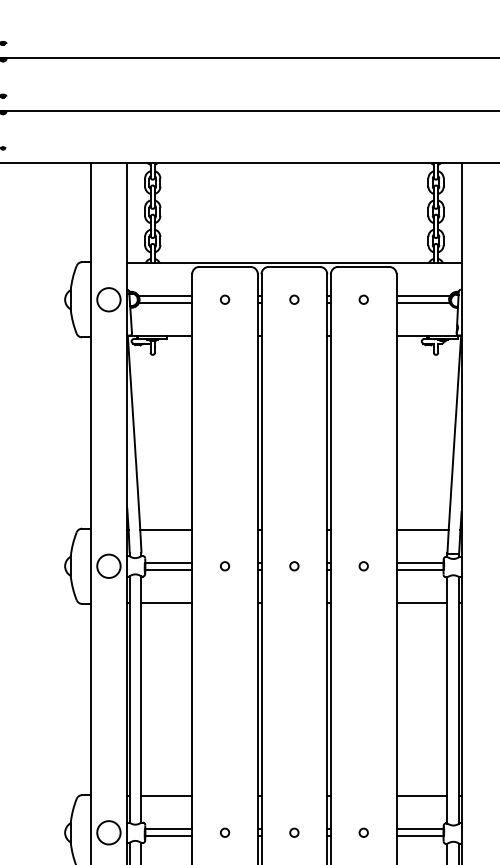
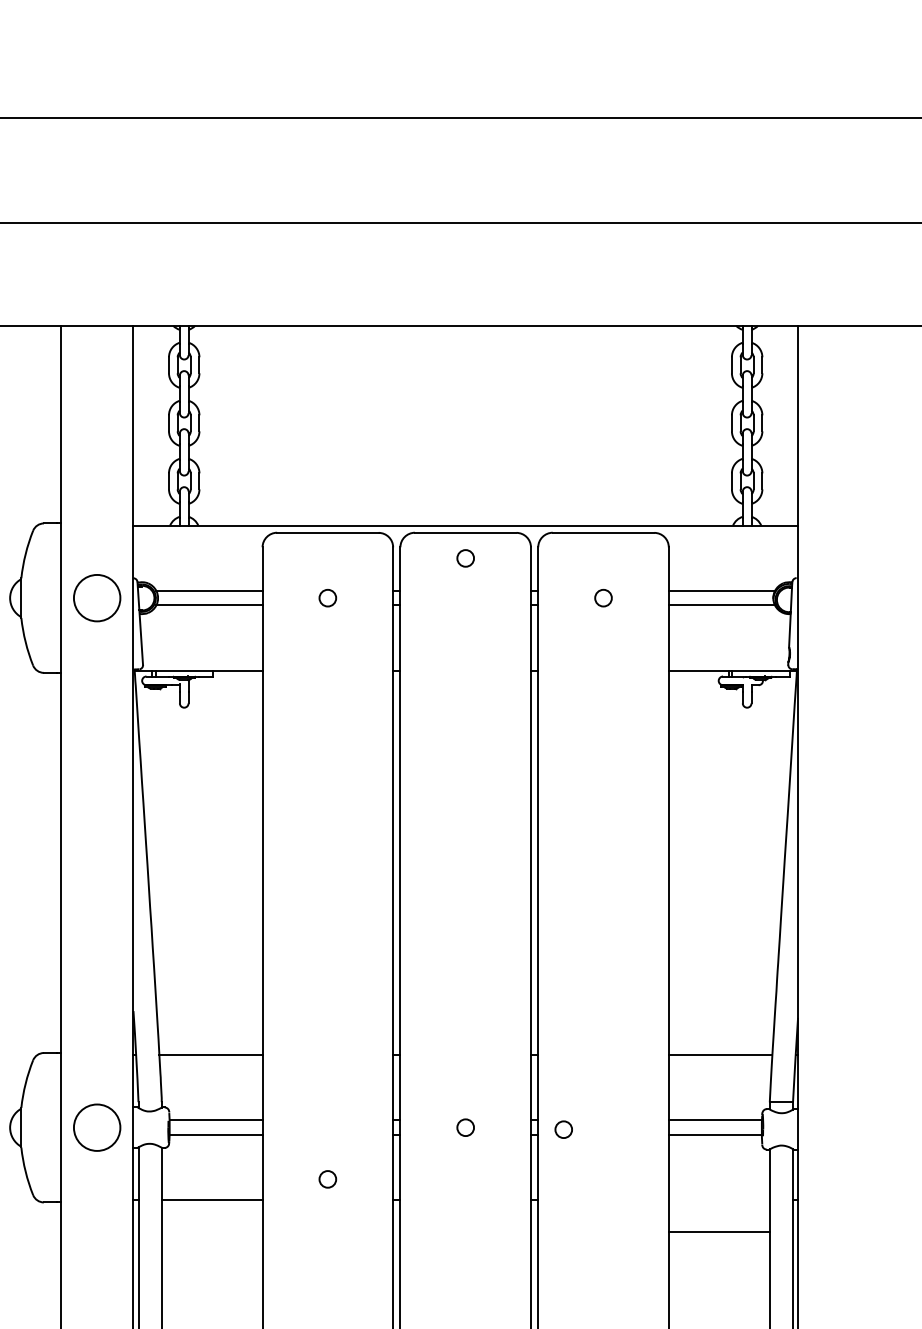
circle: (294, 299) -> (465, 557), moved
circle: (225, 566) -> (328, 1179), moved
circle: (363, 566) -> (563, 1130), moved
line: (421, 602) -> (718, 1231), moved

